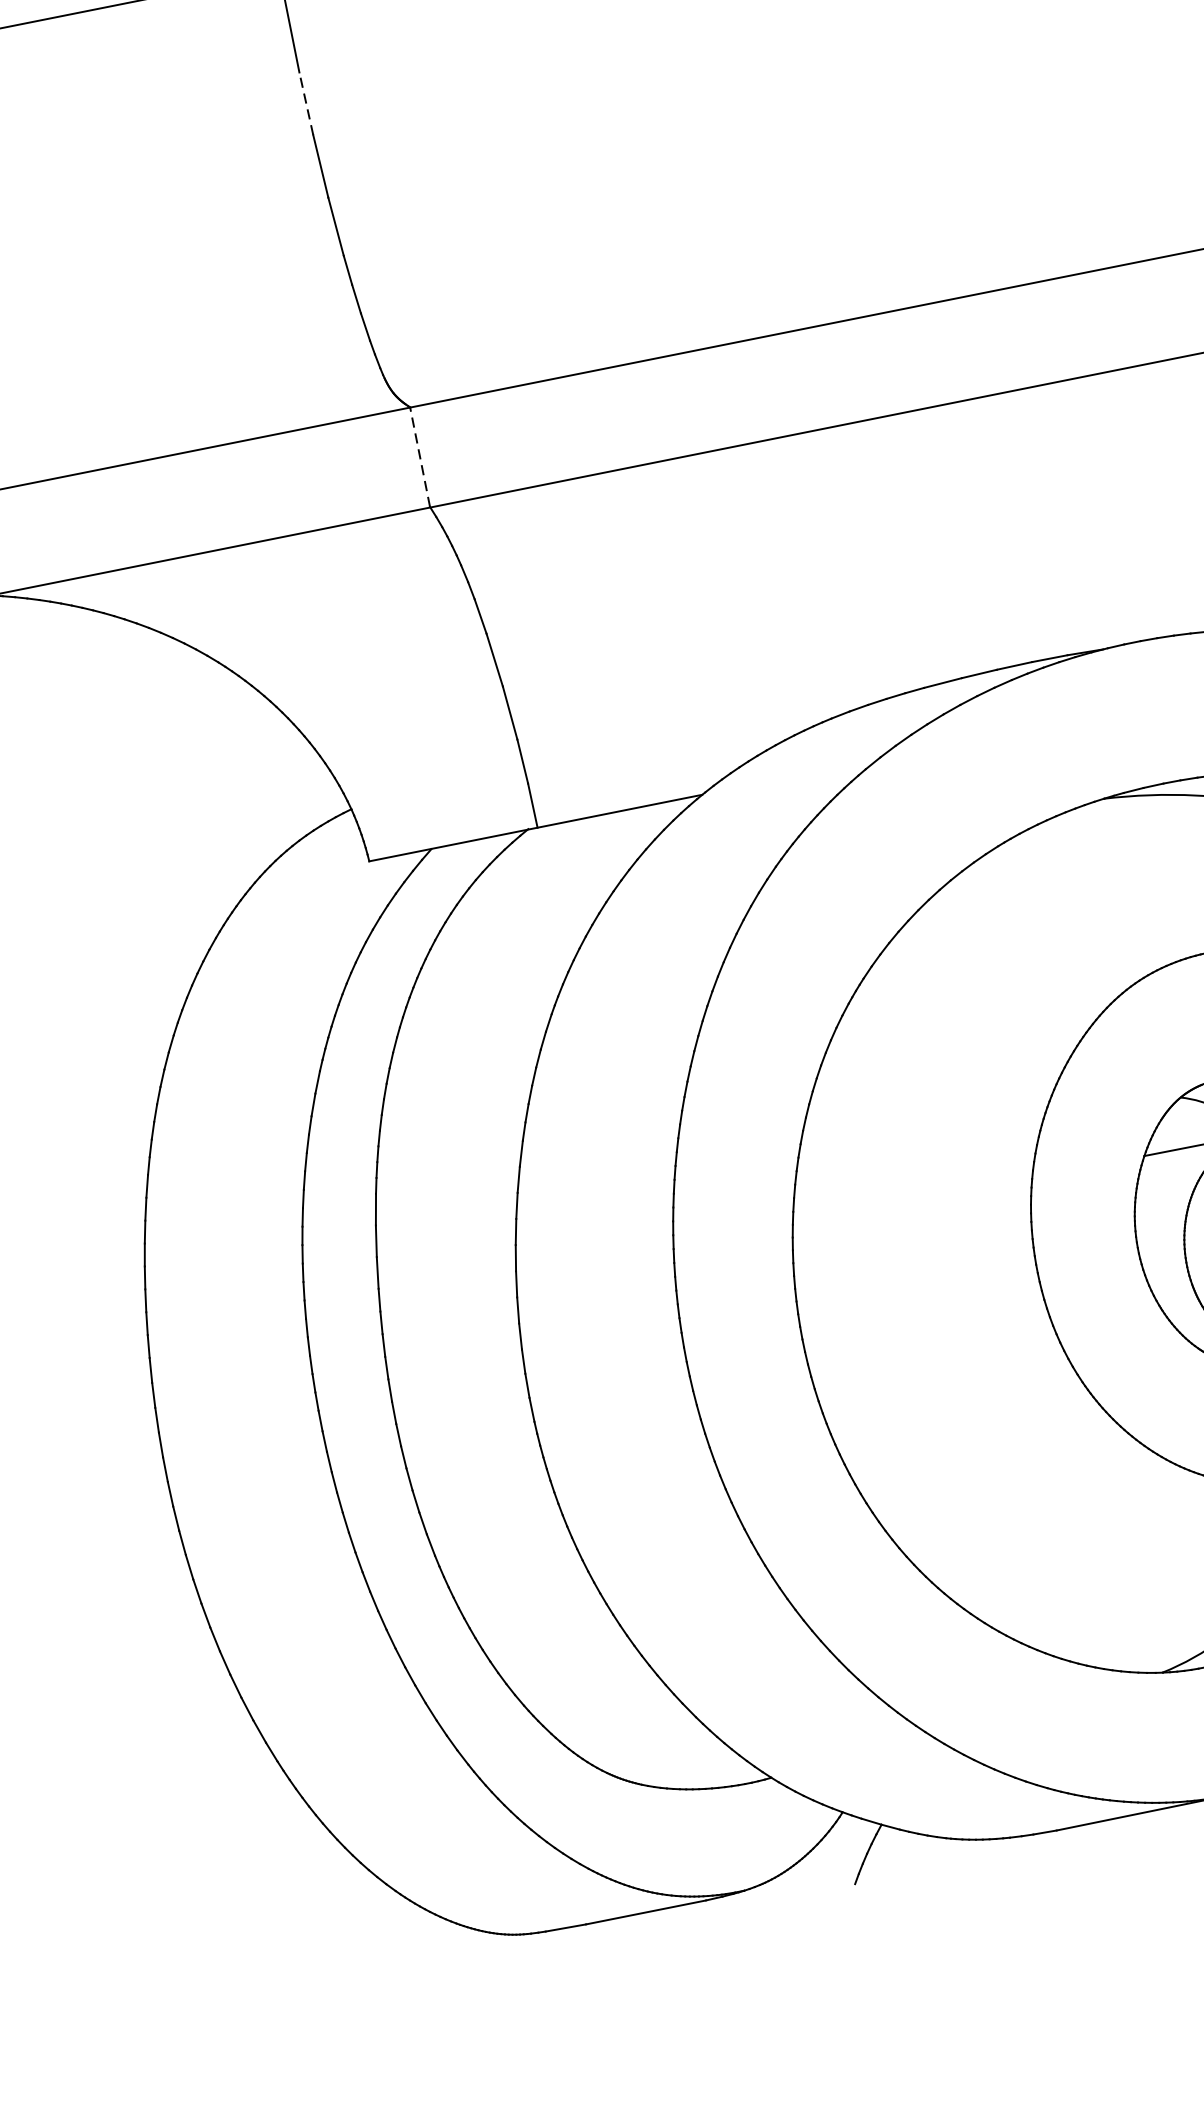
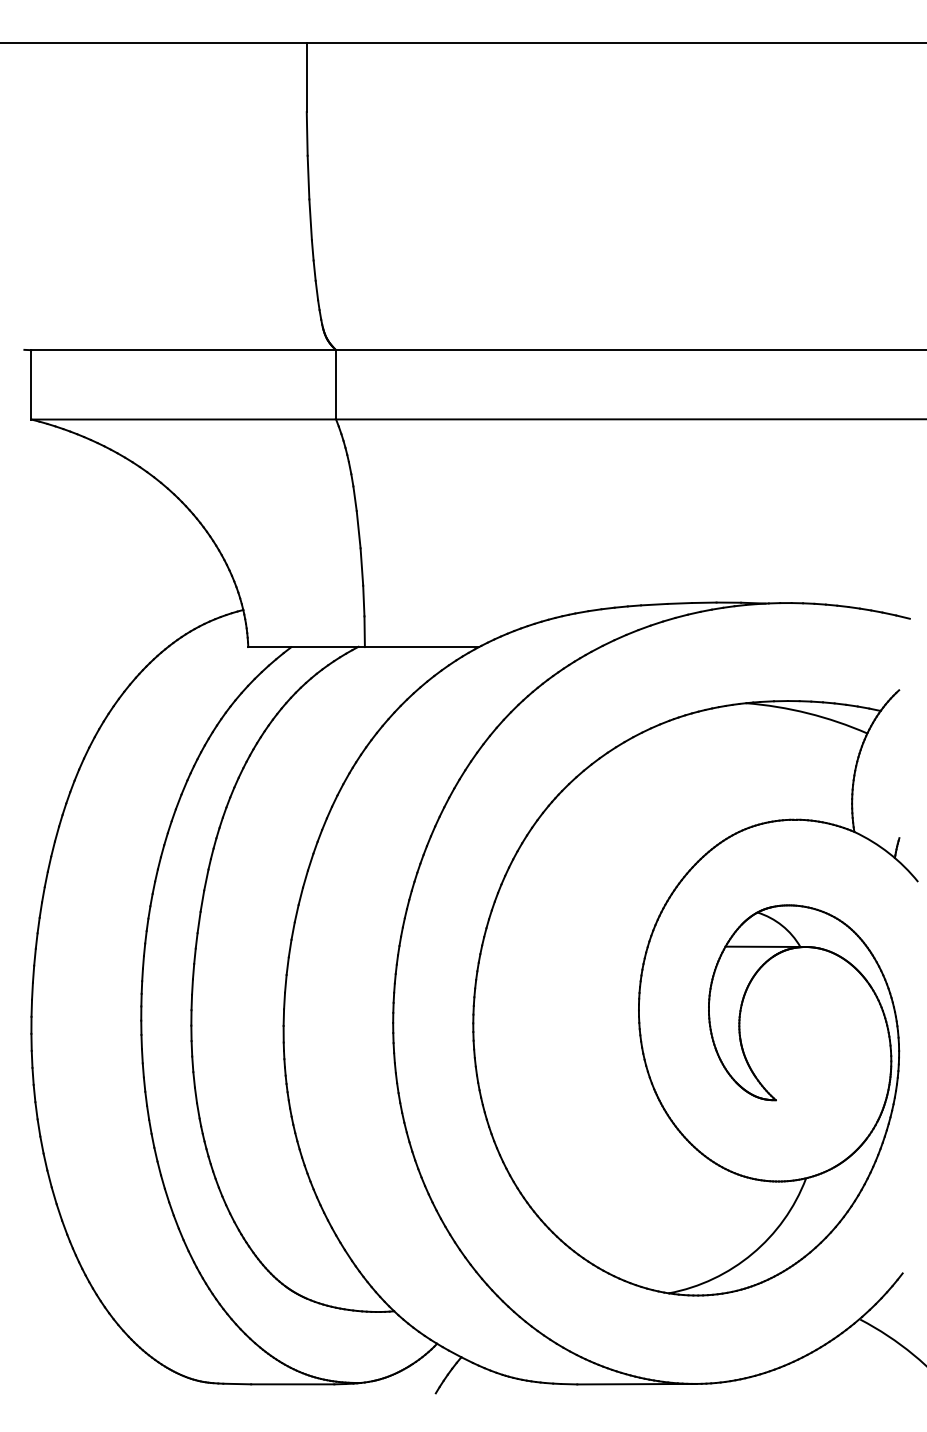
line: (306, 103) -> (307, 133), dashed -> solid
line: (419, 457) -> (335, 384), dashed -> solid

